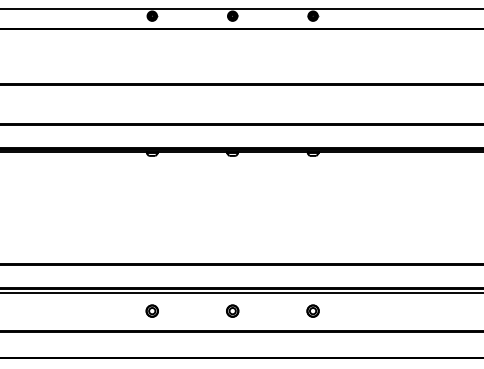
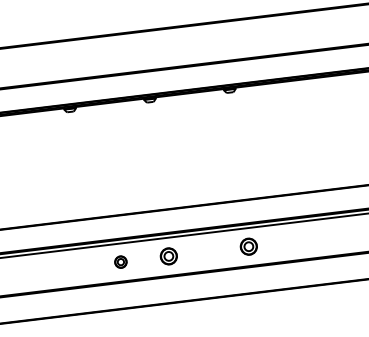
part: (151, 310) -> (120, 261), moved
part: (232, 310) -> (168, 255), size x1.4
part: (312, 310) -> (248, 246), size x1.4

